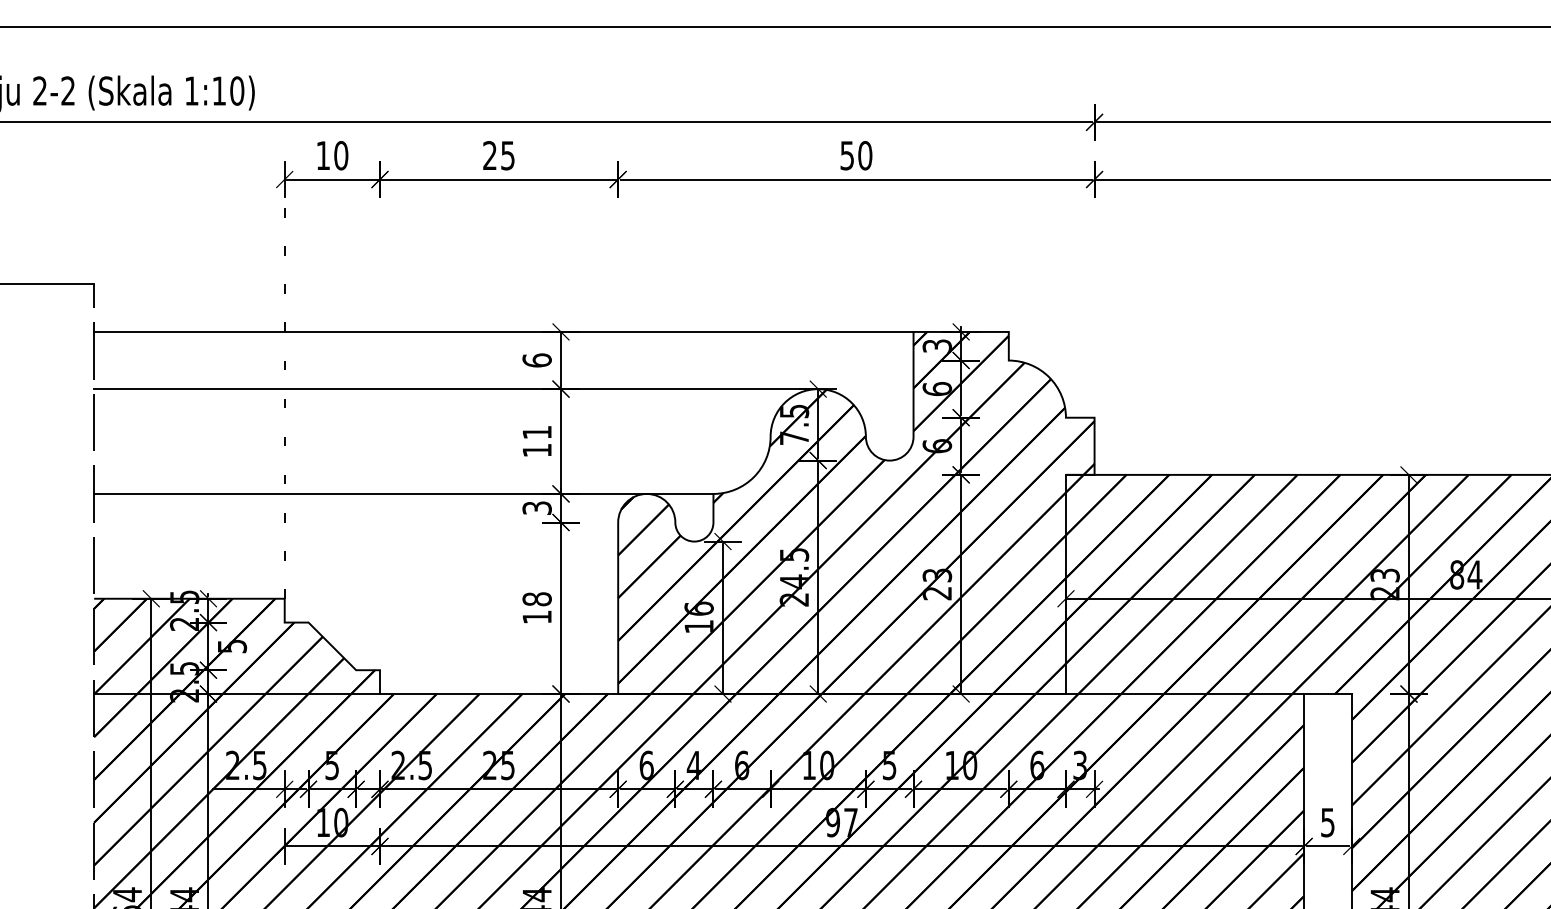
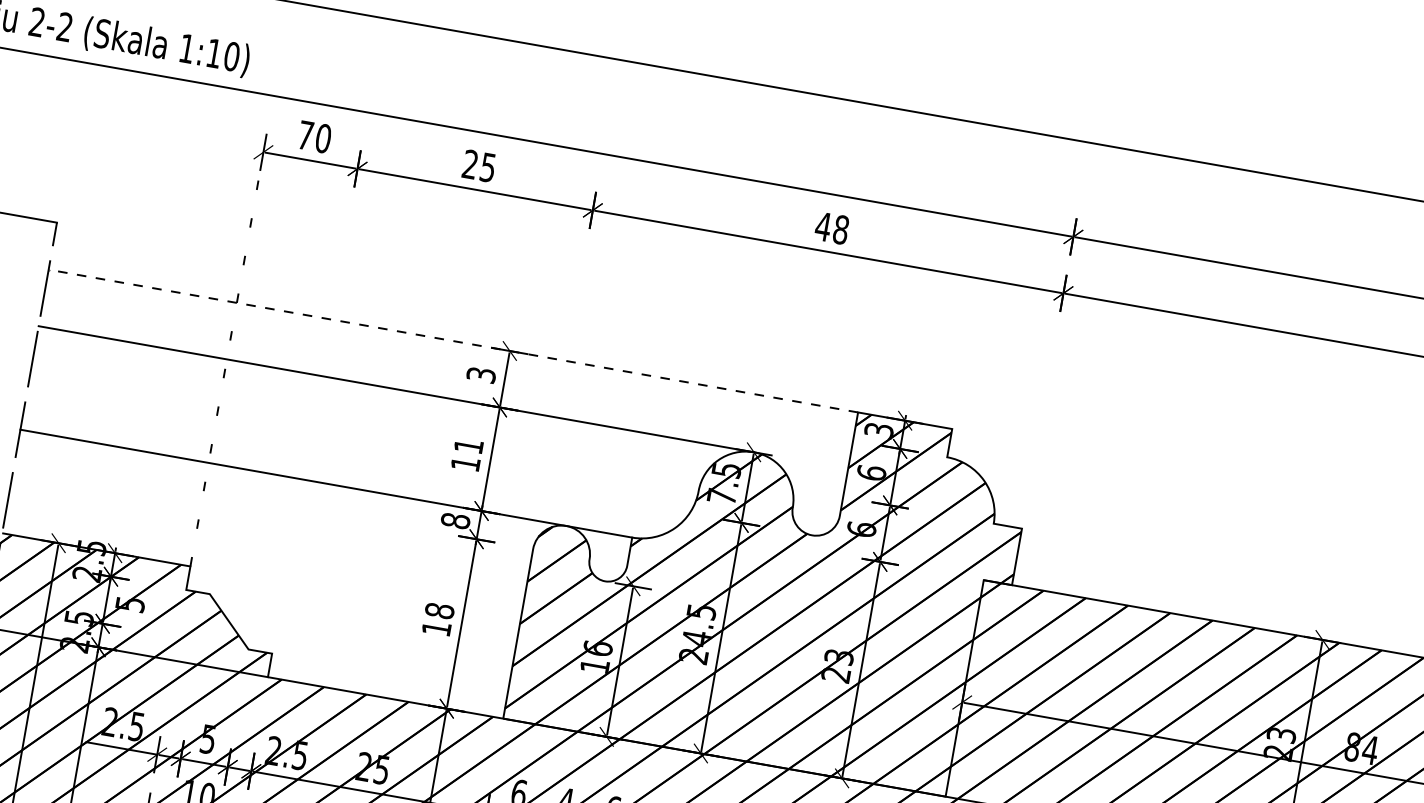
text: (322, 155) -> (304, 135), 10 -> 70
text: (855, 155) -> (831, 228), 50 -> 48
line: (503, 331) -> (453, 340), solid -> dashed
text: (536, 360) -> (480, 374), 6 -> 3
text: (536, 508) -> (454, 521), 3 -> 8

